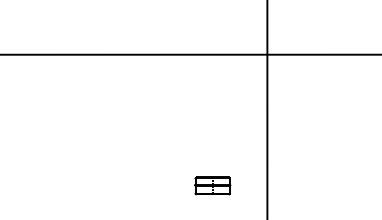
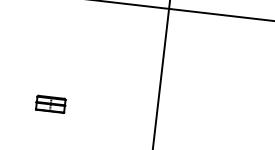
part: (212, 185) -> (50, 104), moved

